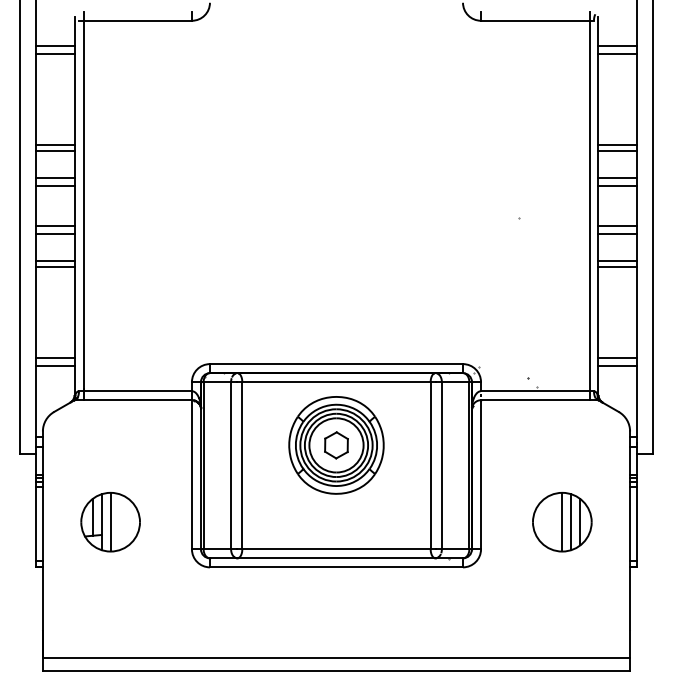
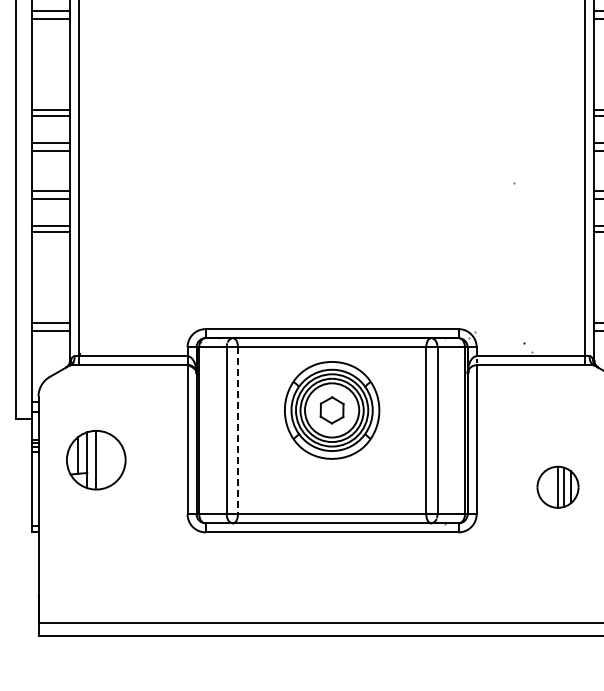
line: (242, 465) -> (238, 430), solid -> dashed
part: (110, 522) -> (96, 460), moved
part: (562, 522) -> (558, 487), size x0.7

